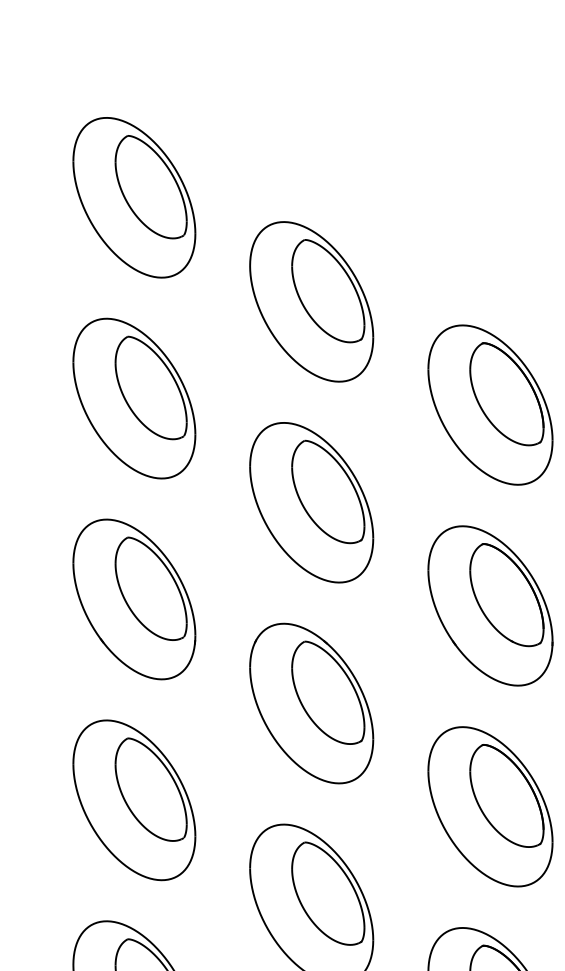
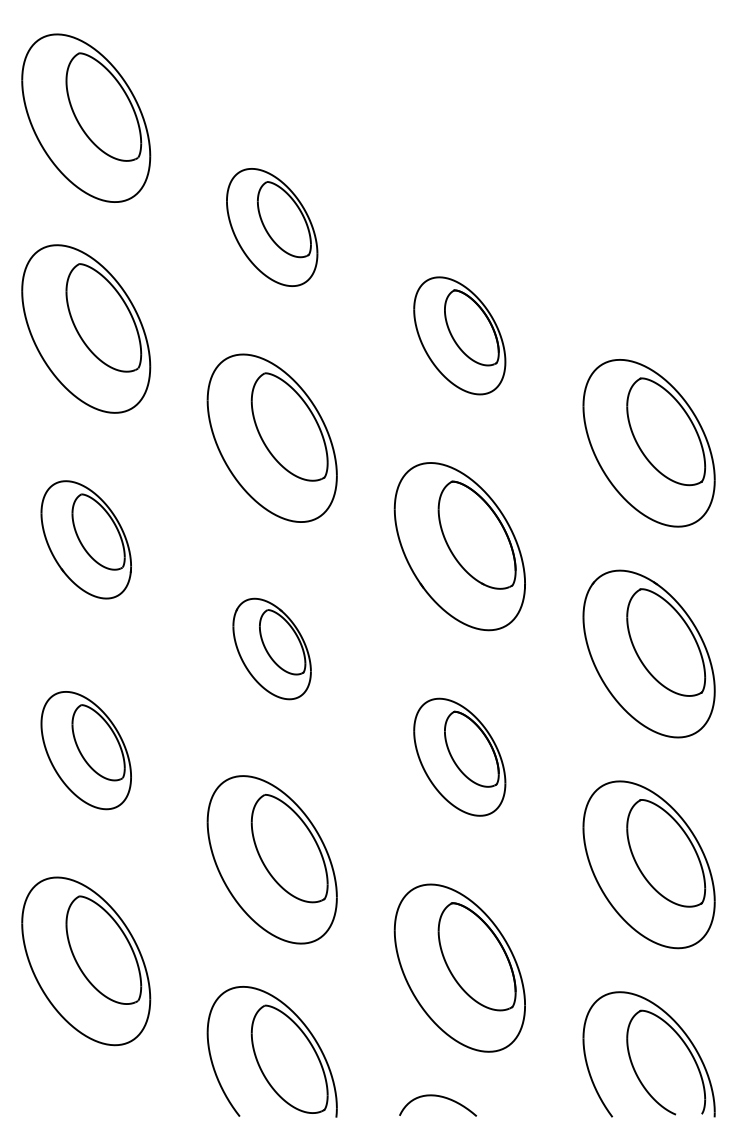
part: (310, 301) -> (271, 227), size x0.7
part: (490, 404) -> (459, 335), size x0.7
part: (134, 599) -> (86, 539), size x0.7
part: (310, 703) -> (271, 648), size x0.6
part: (134, 800) -> (86, 750), size x0.7
part: (490, 805) -> (459, 756), size x0.7

